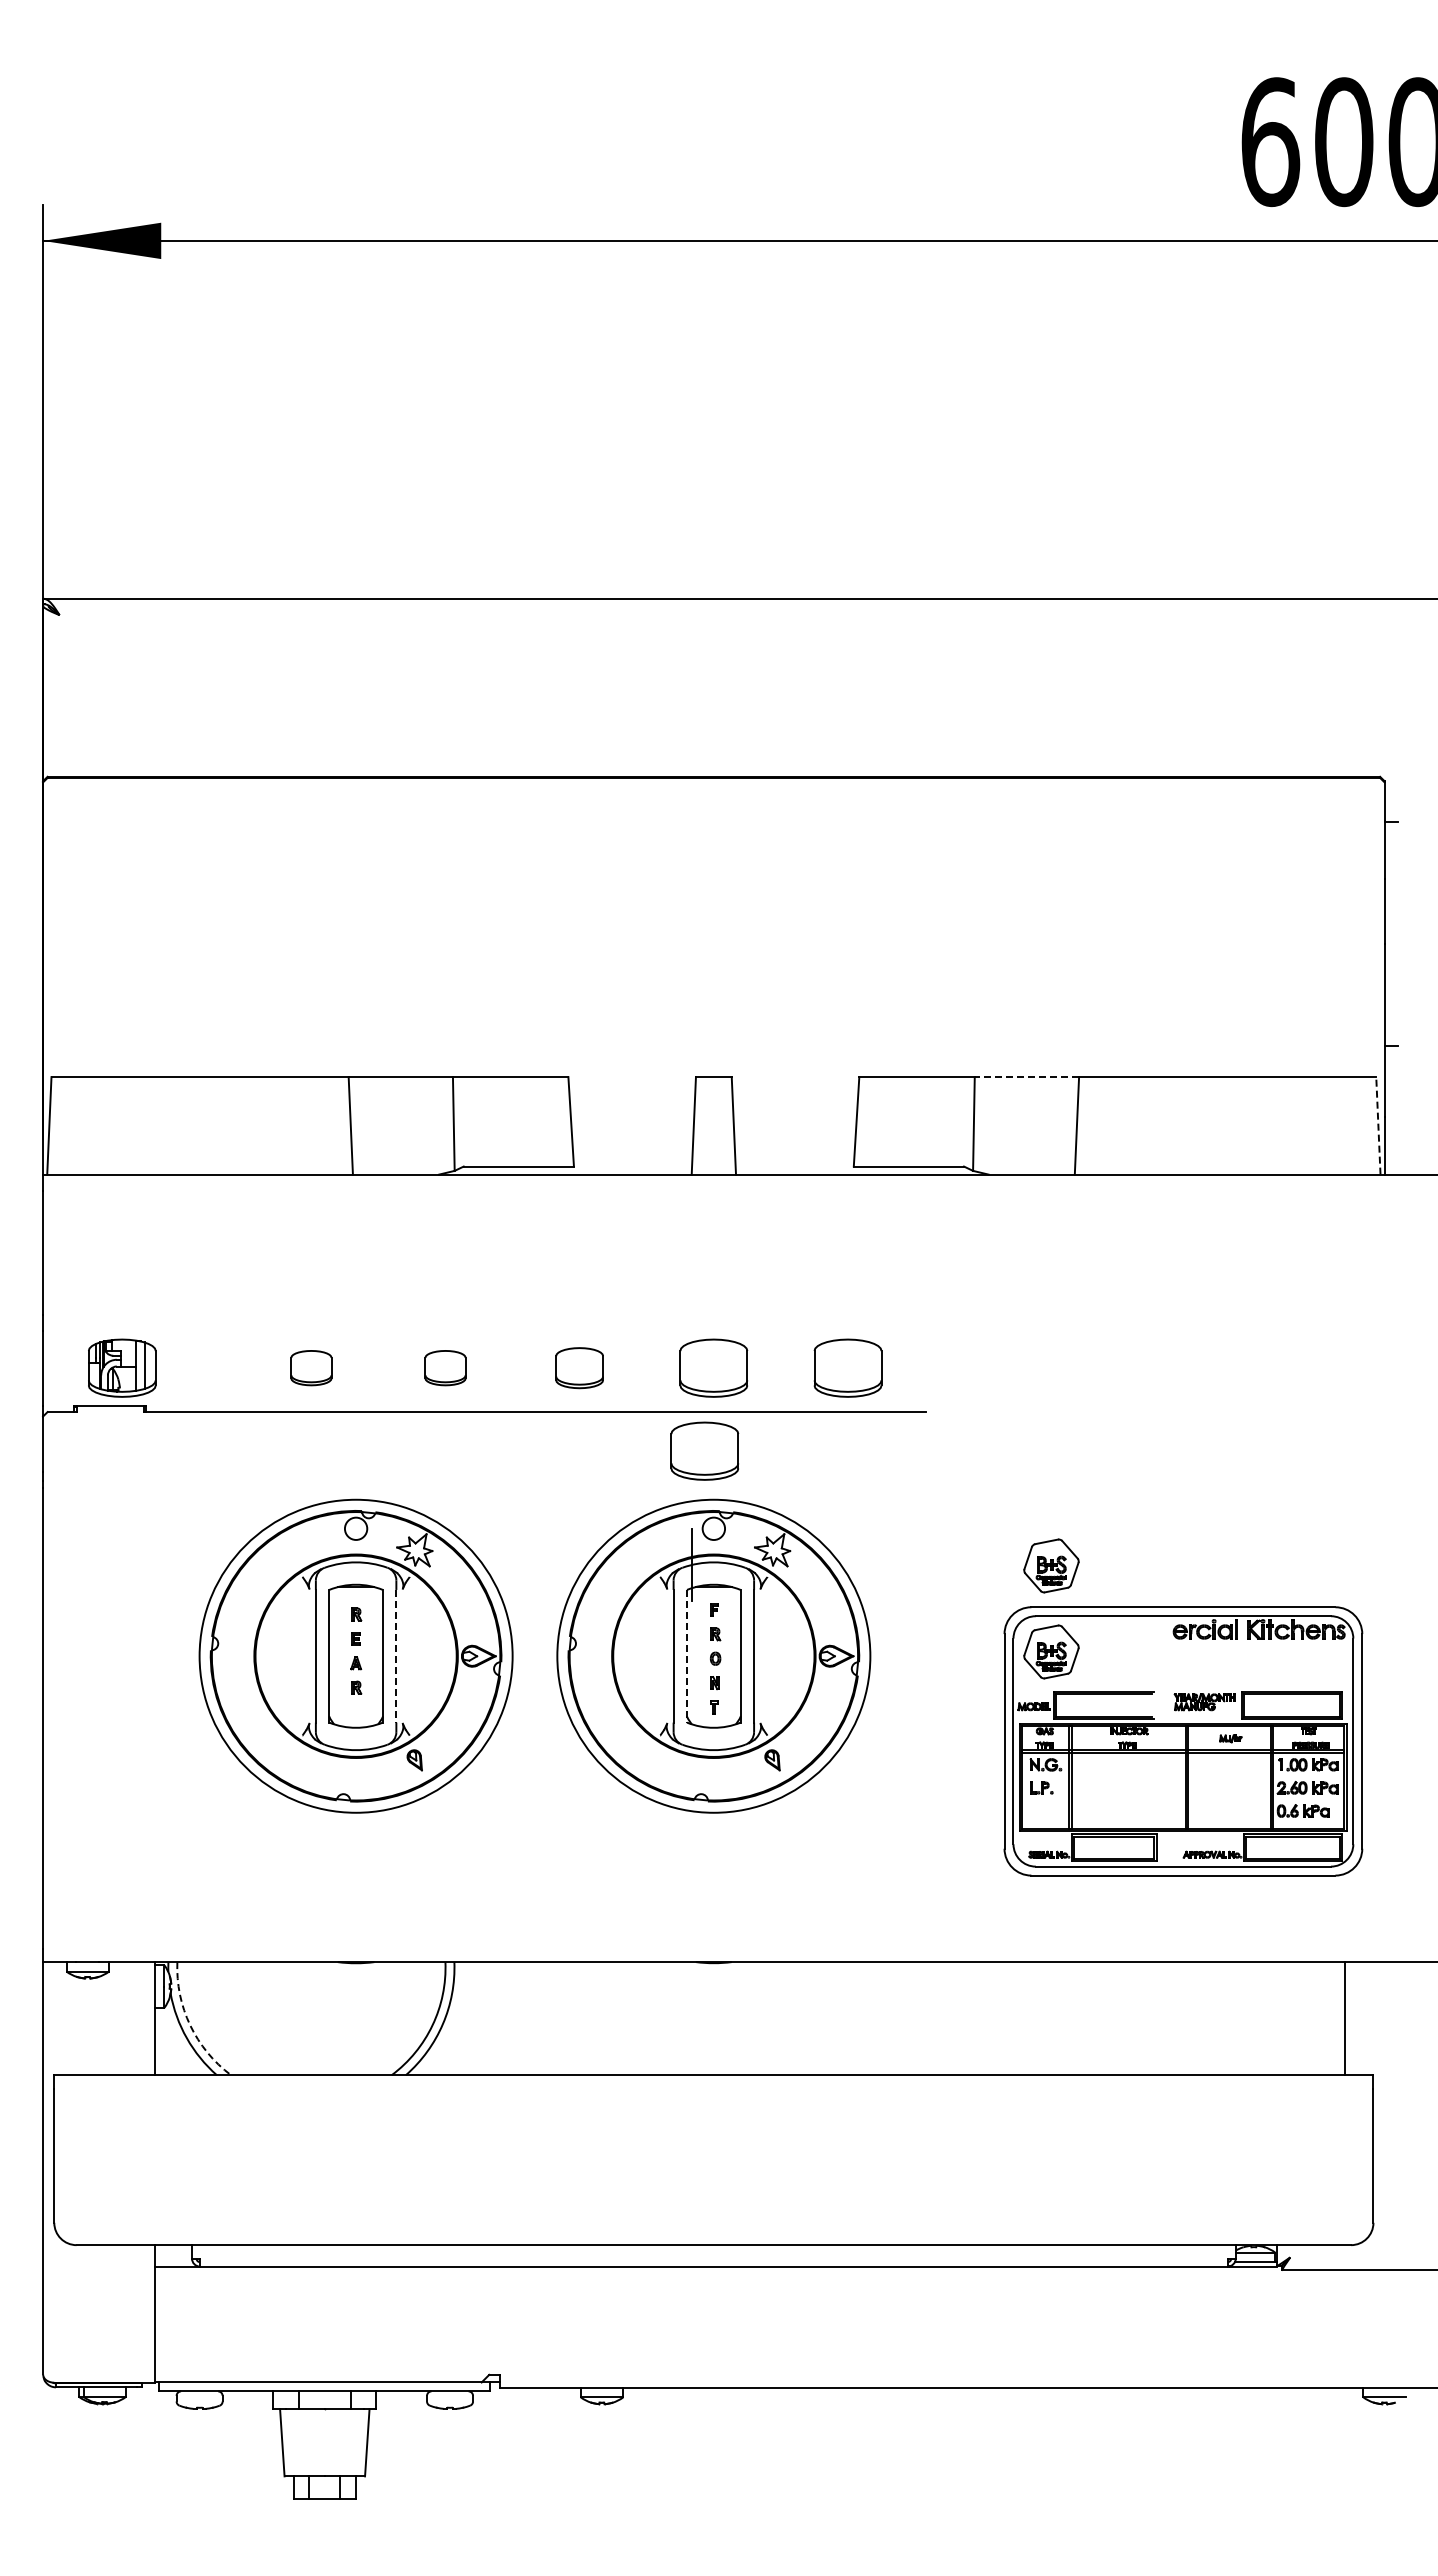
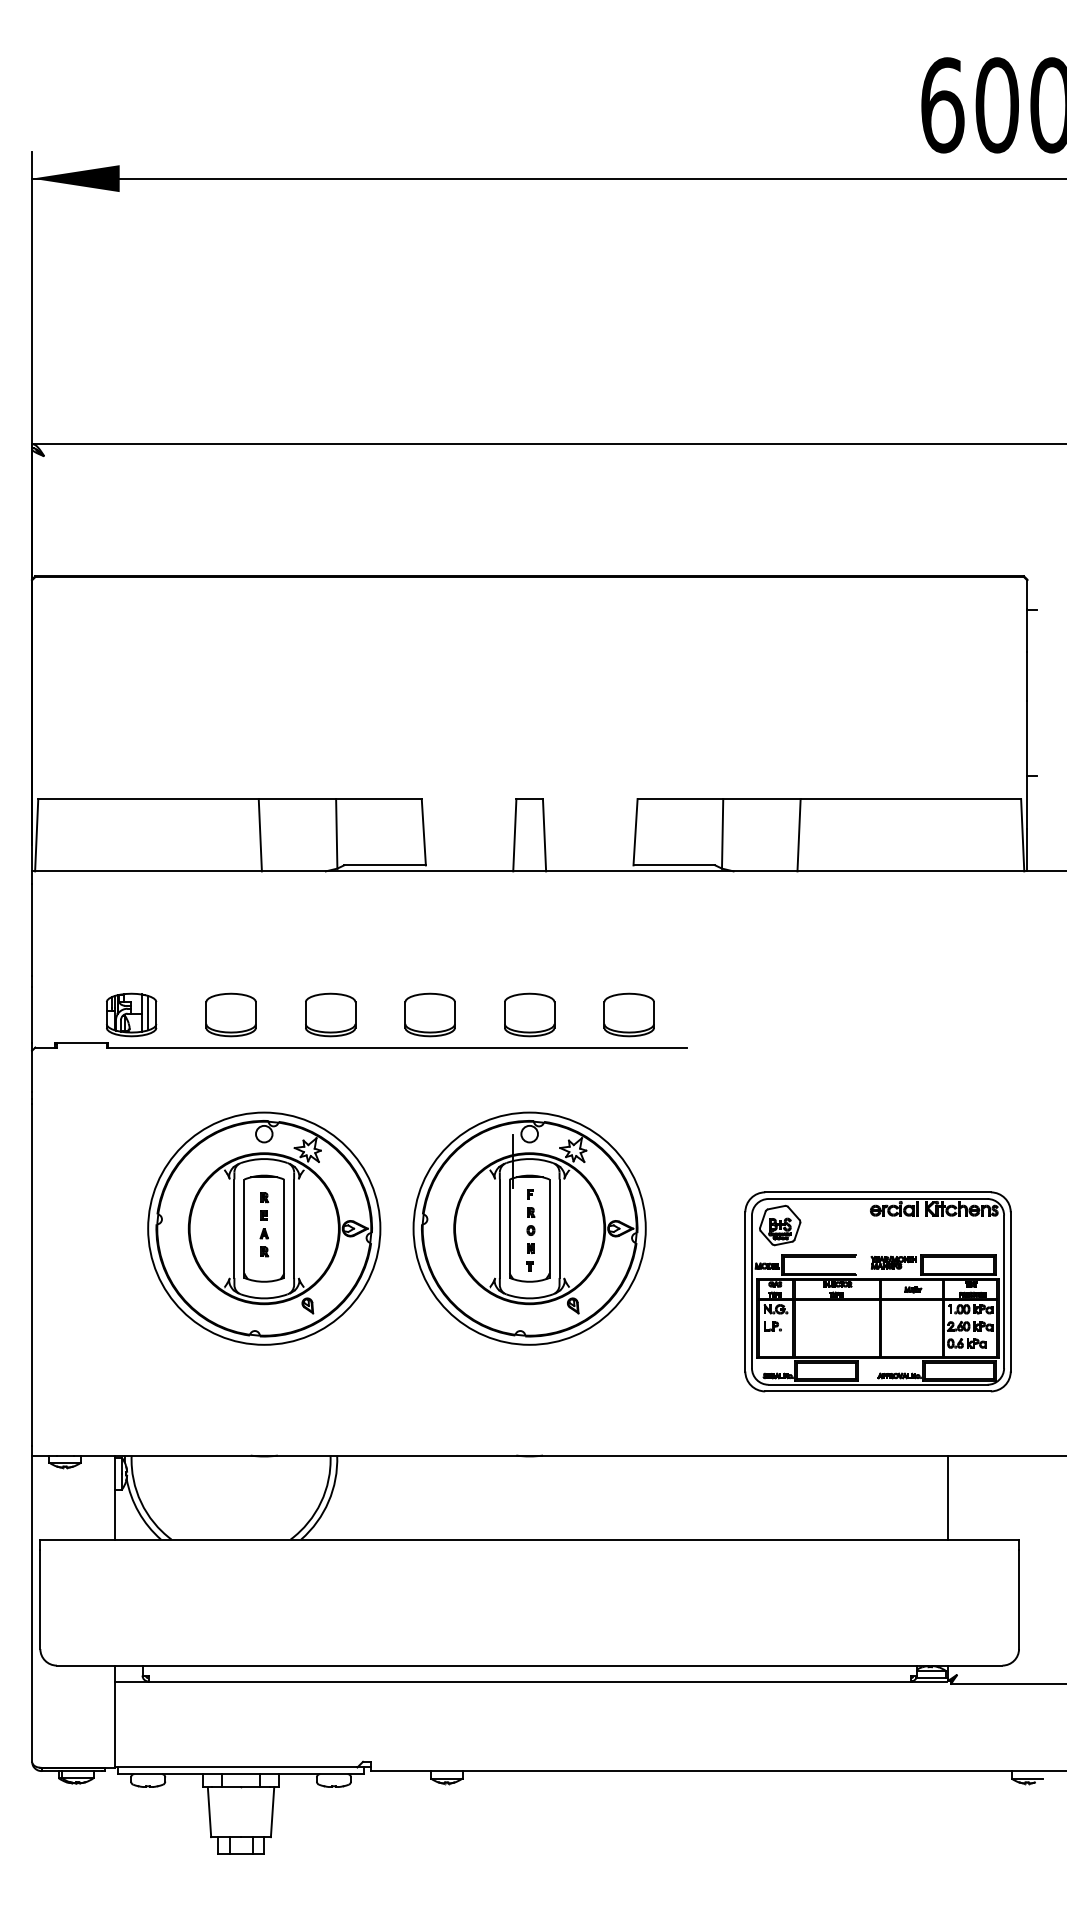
line: (1026, 1077) -> (761, 799), dashed -> solid
line: (1378, 1125) -> (1022, 834), dashed -> solid
part: (122, 1367) -> (131, 1014), moved
part: (311, 1367) -> (231, 1014), size x1.67
part: (445, 1367) -> (330, 1014), size x1.67
part: (579, 1367) -> (430, 1014), size x1.43
part: (704, 1450) -> (522, 1076), removed
part: (1051, 1565) -> (780, 1161), removed
line: (396, 1656) -> (294, 1228), dashed -> solid
line: (687, 1656) -> (510, 1228), dashed -> solid
line: (1345, 2018) -> (947, 1497), moved
arc: (190, 2025) -> (141, 1502), dashed -> solid

